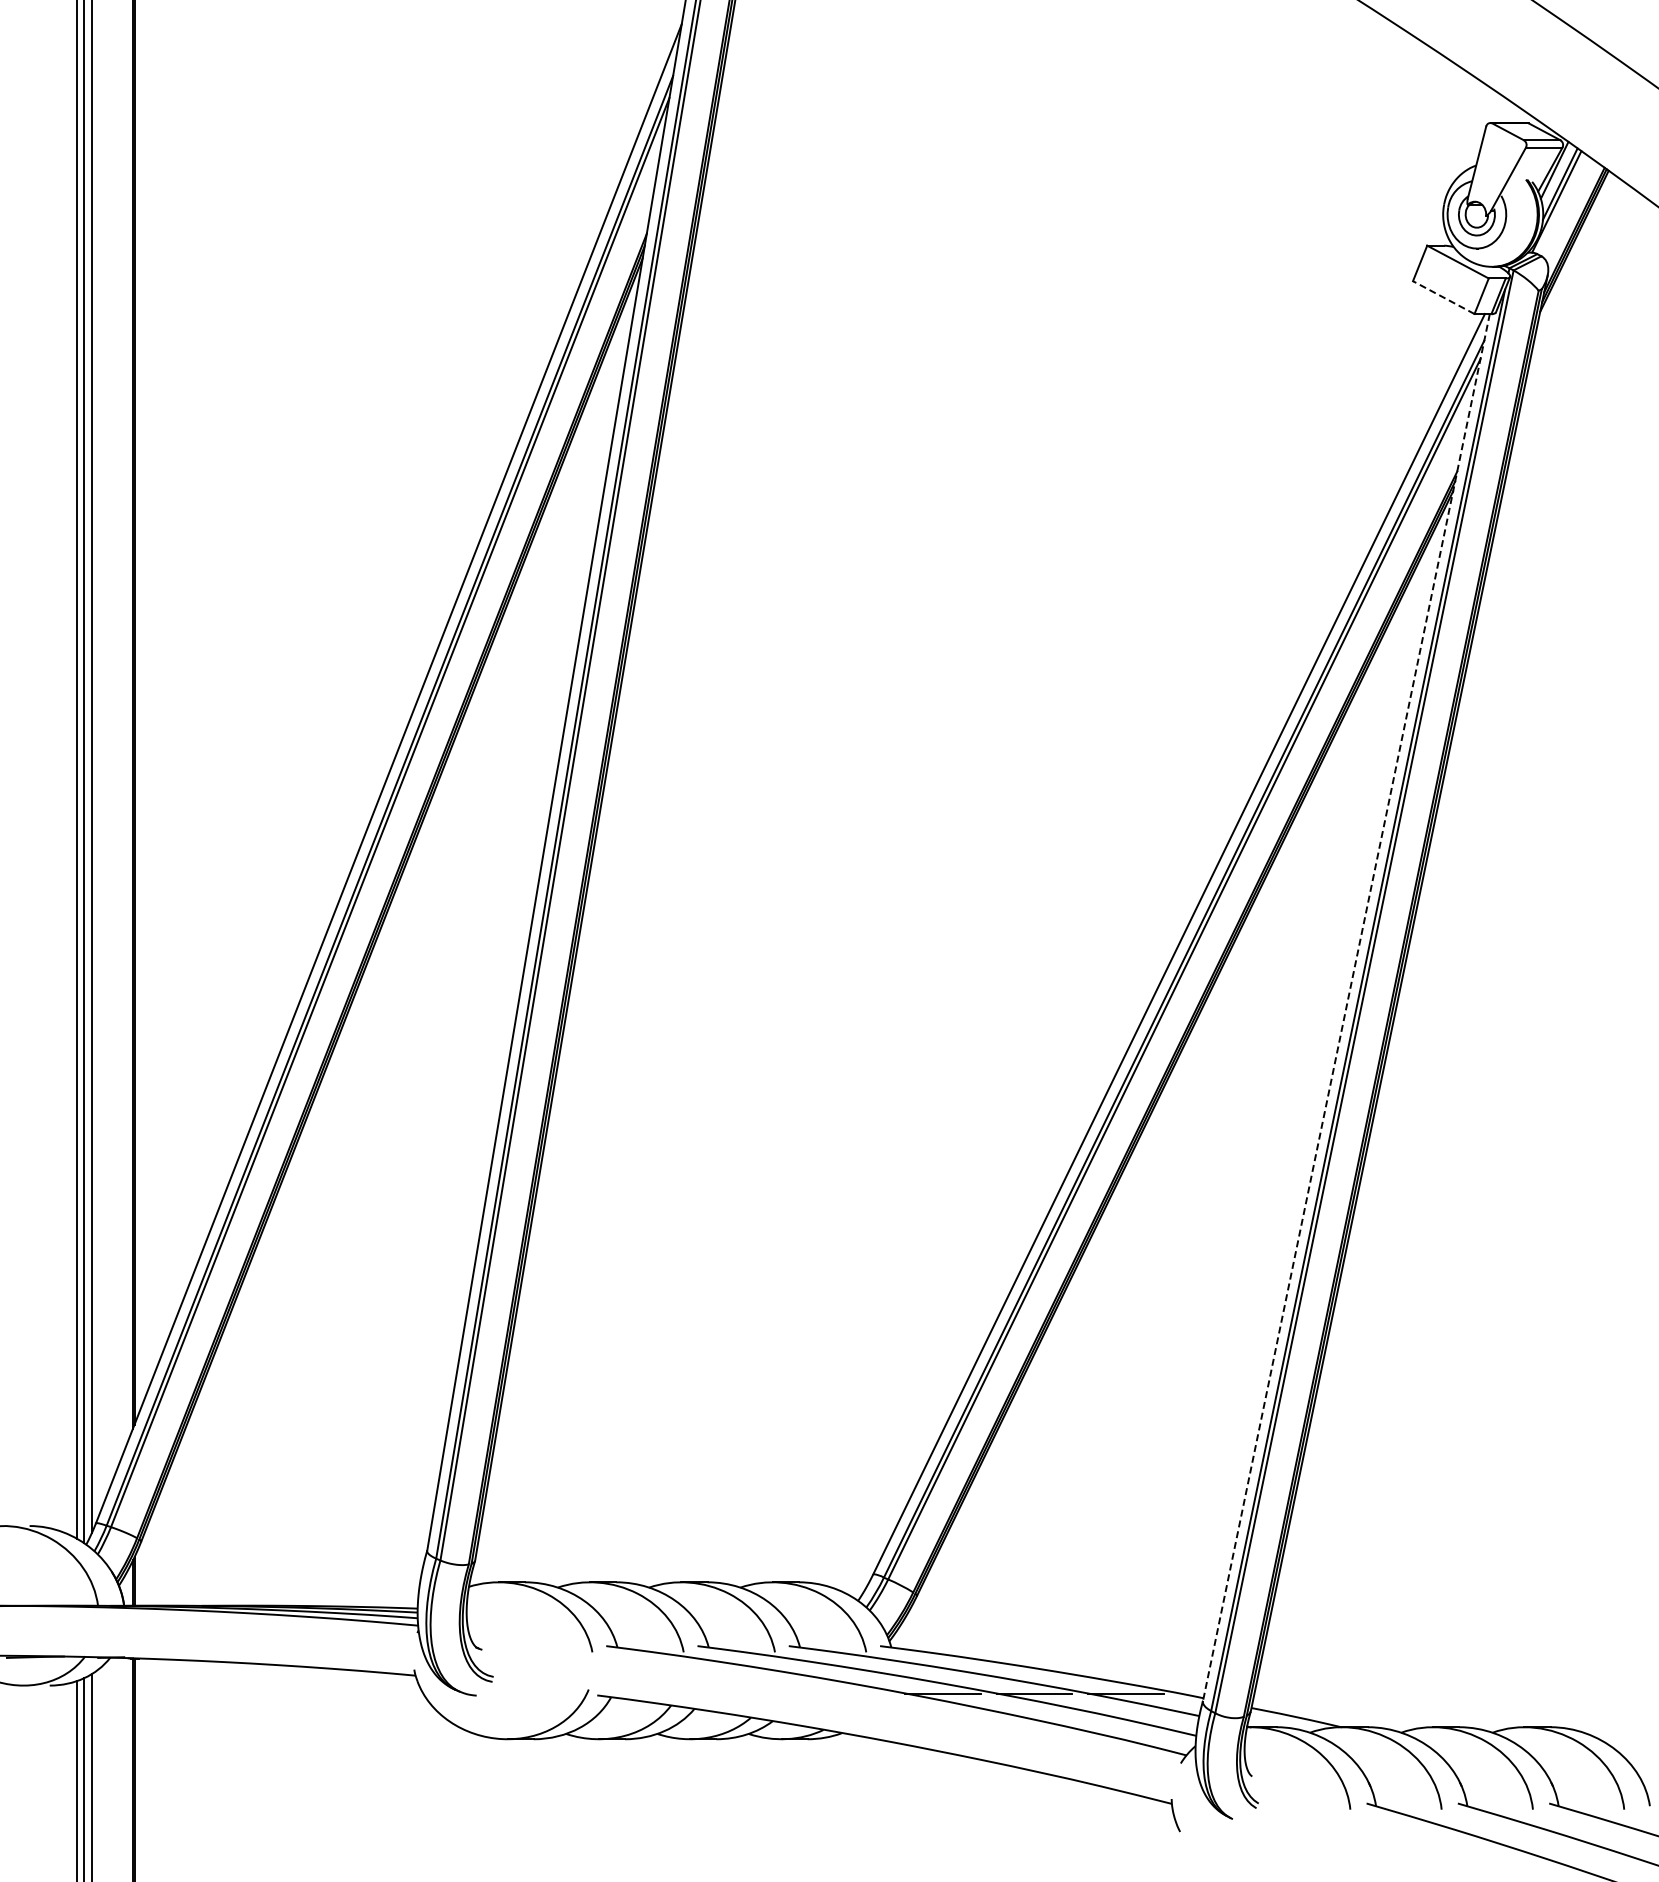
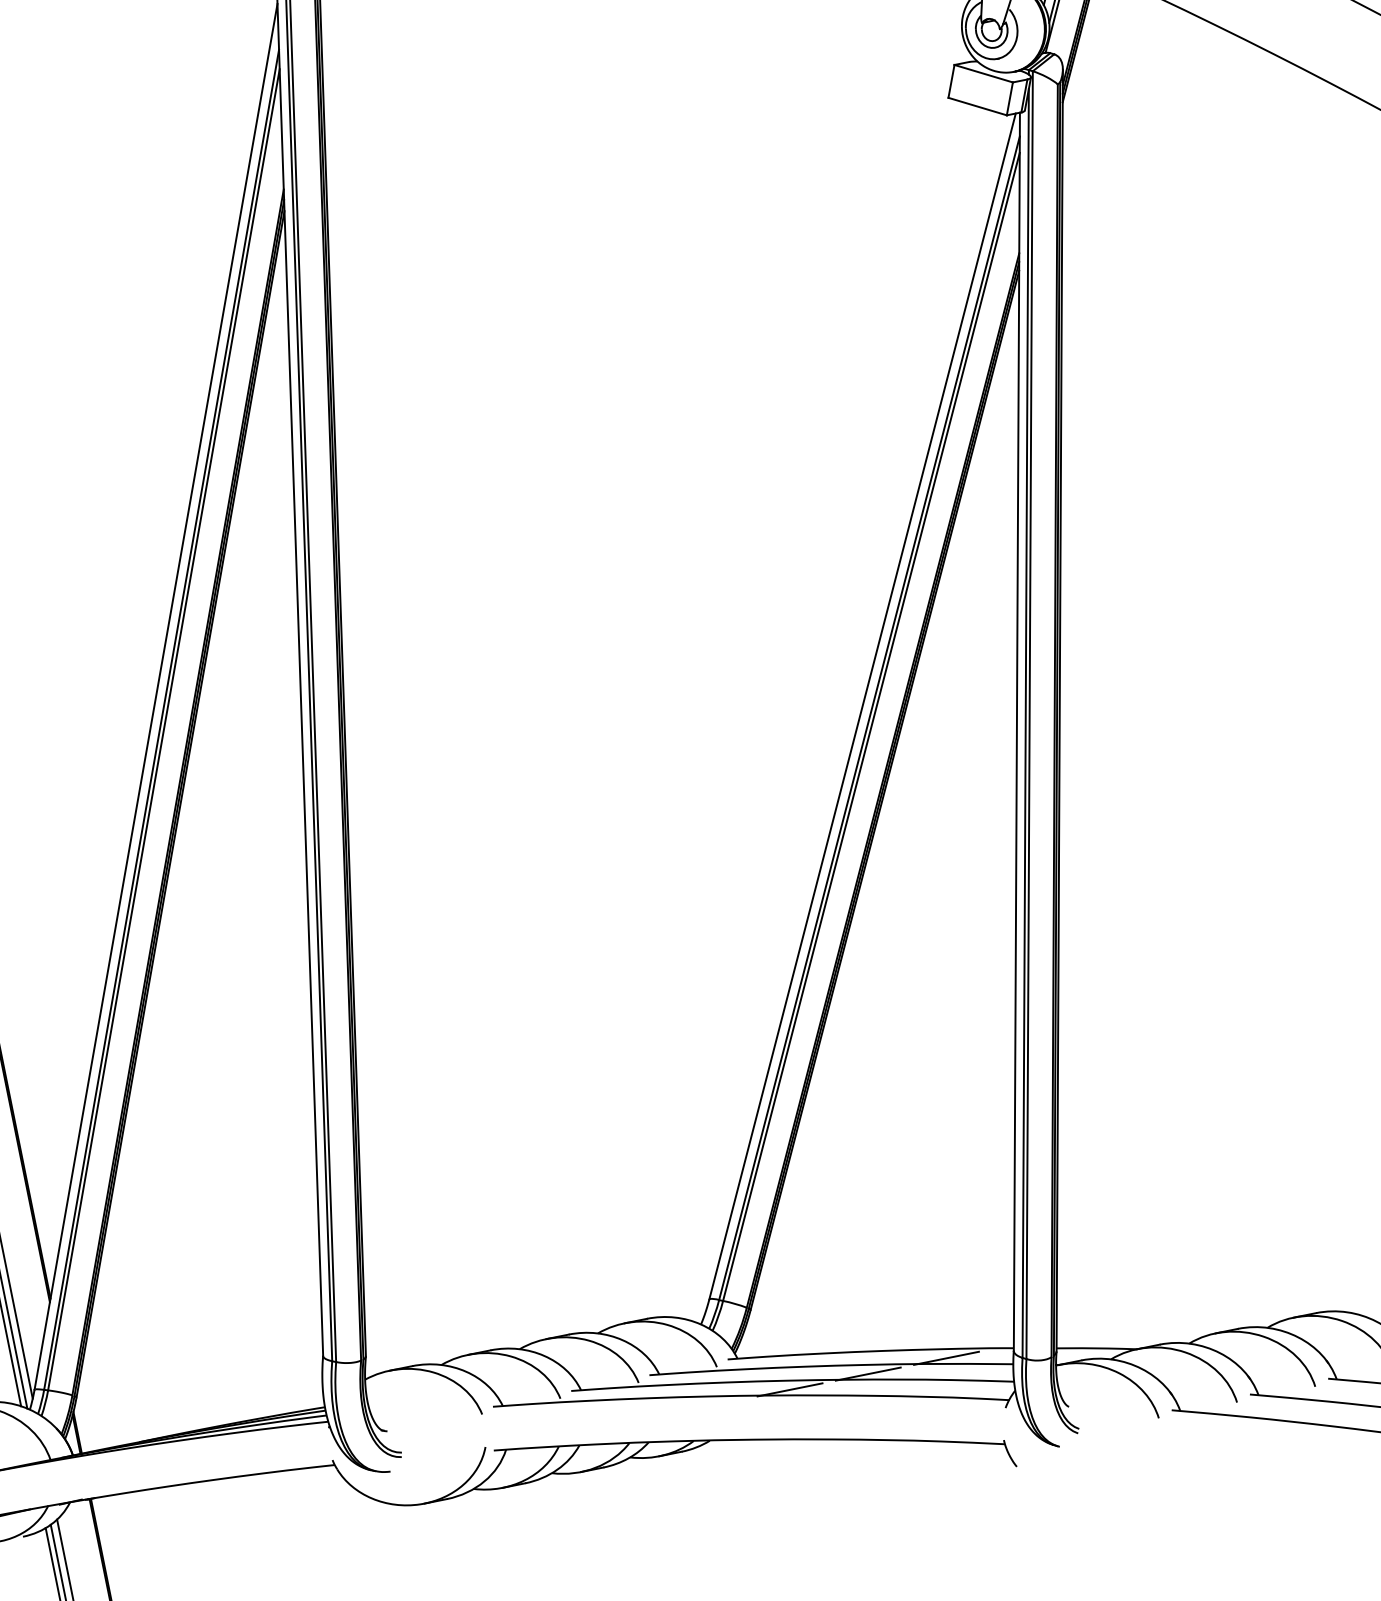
line: (1443, 297) -> (977, 106), dashed -> solid
line: (1346, 1008) -> (1017, 732), dashed -> solid

